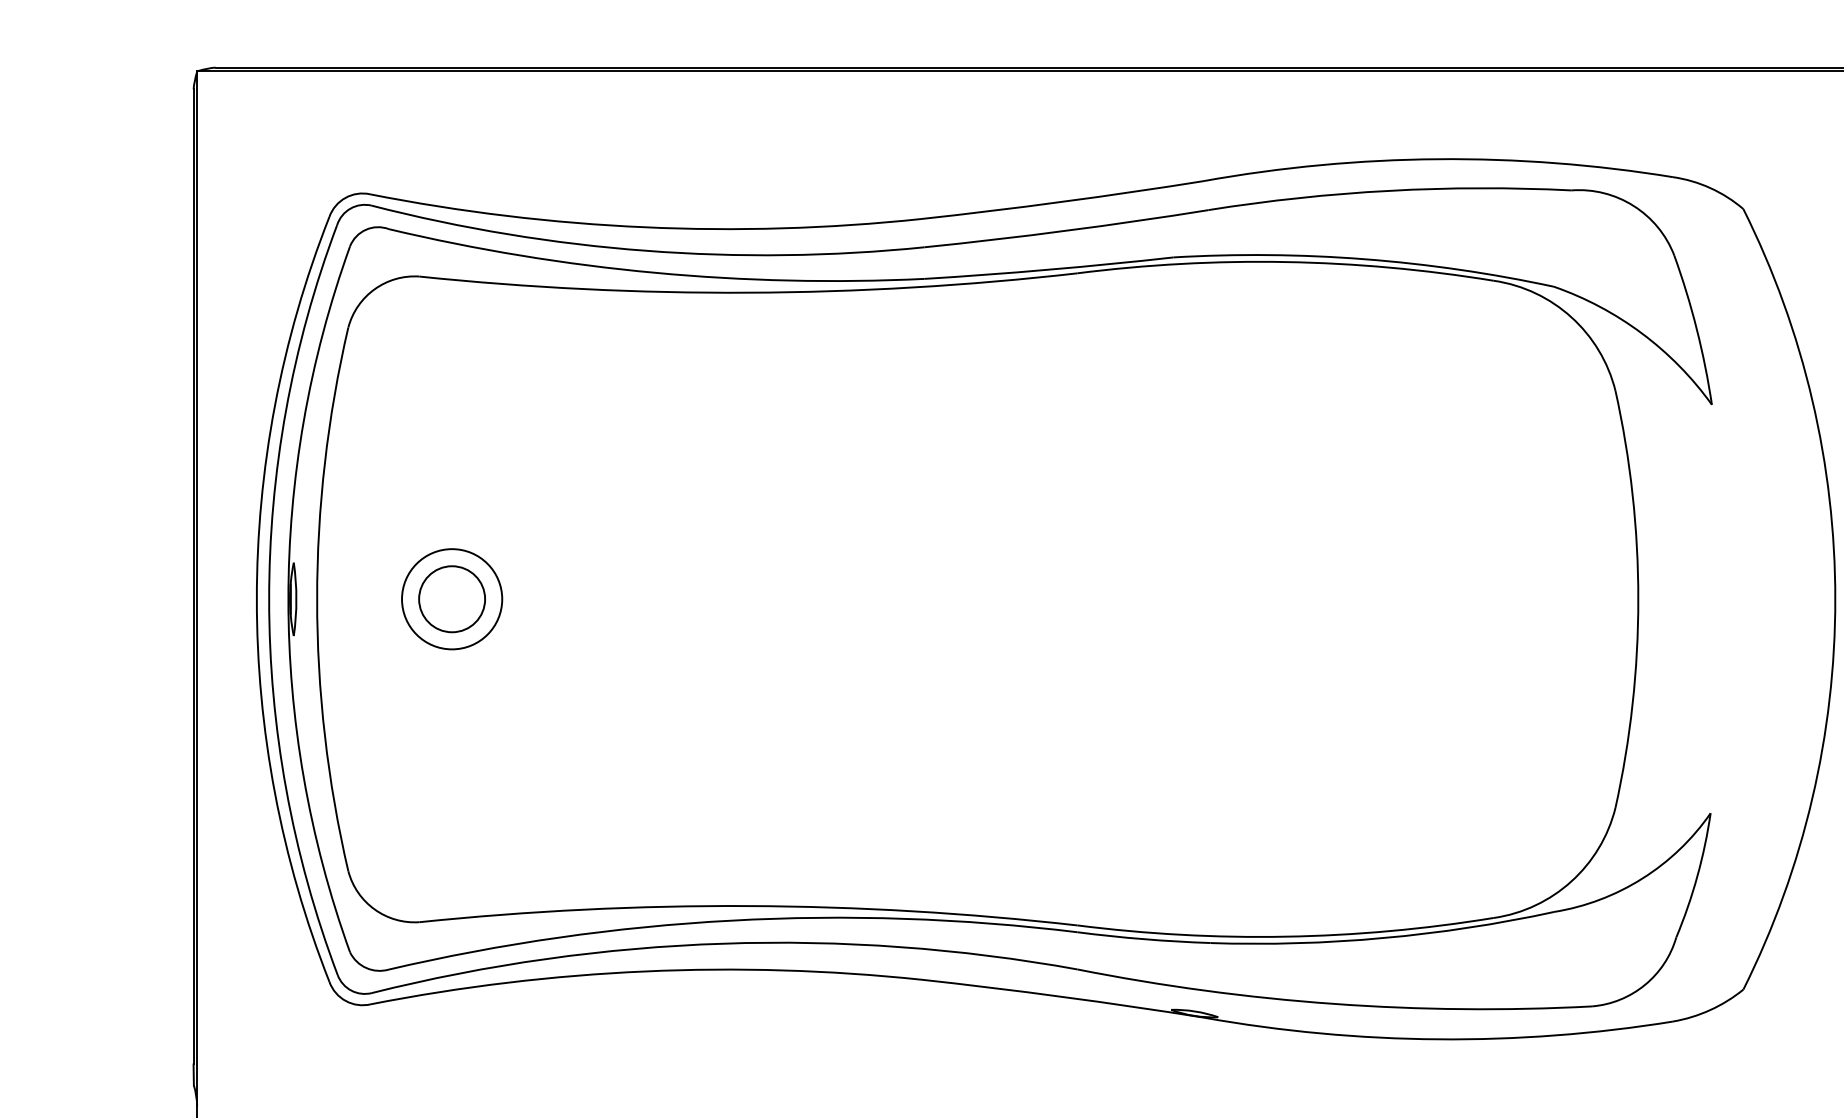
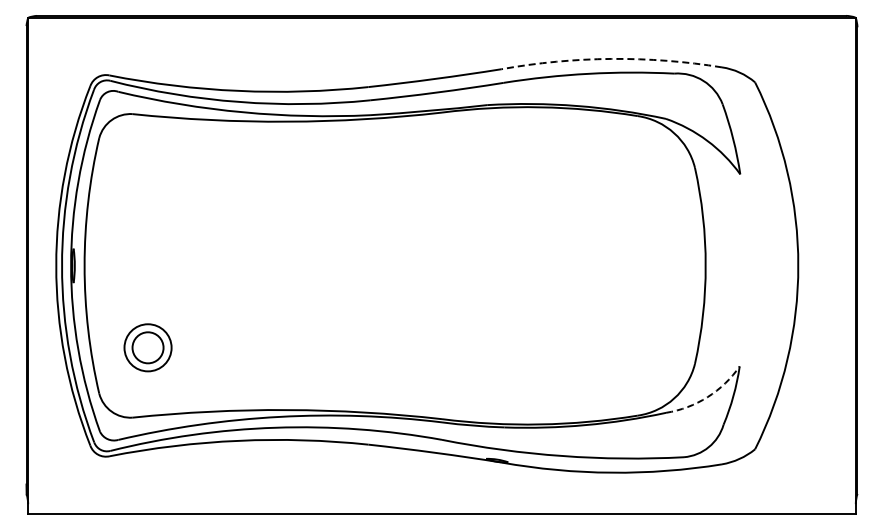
arc: (1437, 158) -> (611, 58), solid -> dashed
part: (450, 598) -> (147, 347), moved
arc: (1642, 879) -> (707, 397), solid -> dashed

